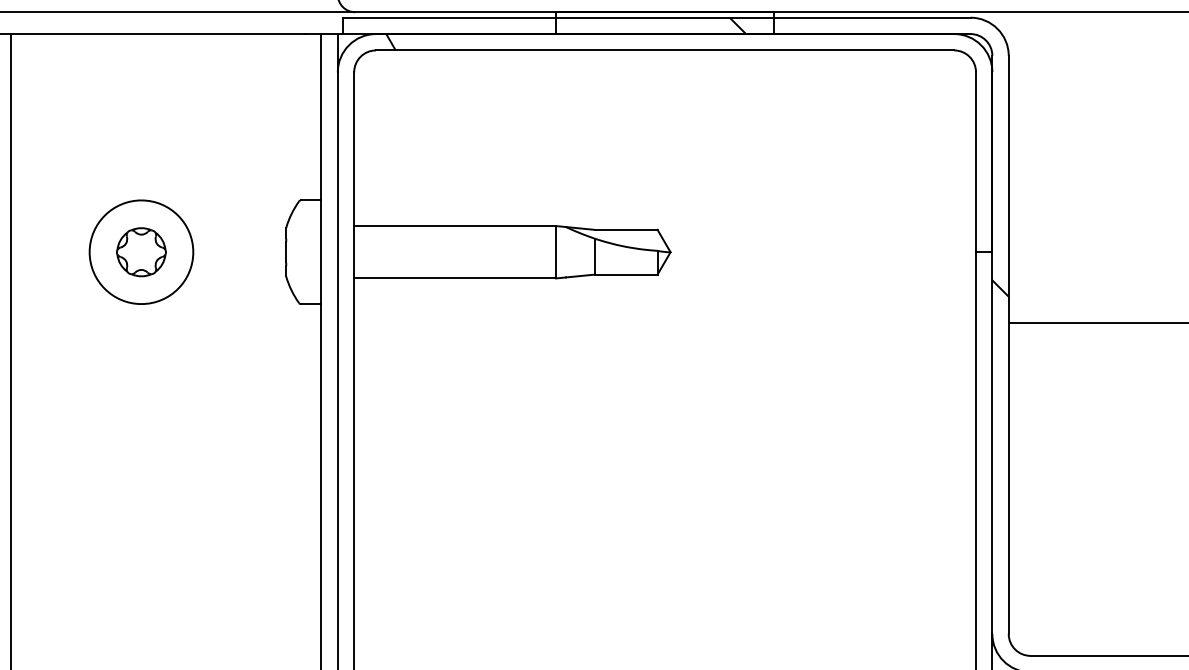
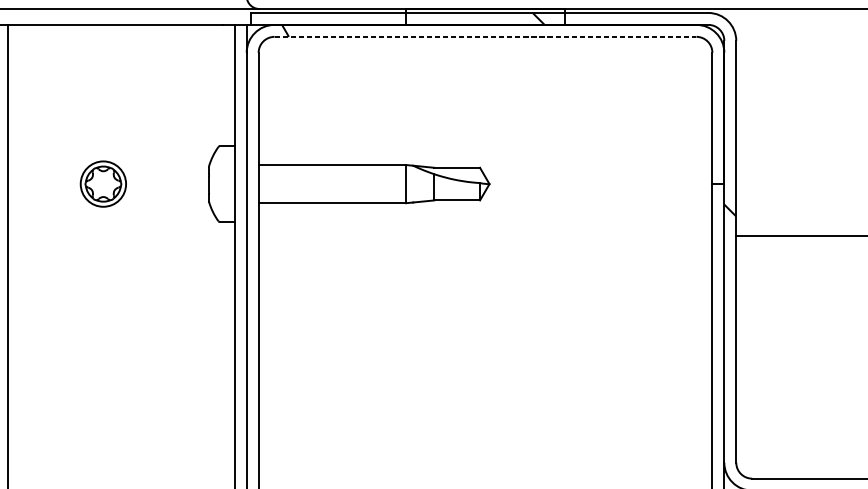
line: (665, 50) -> (485, 36), solid -> dashed
circle: (141, 252) -> (103, 184), size x0.6

